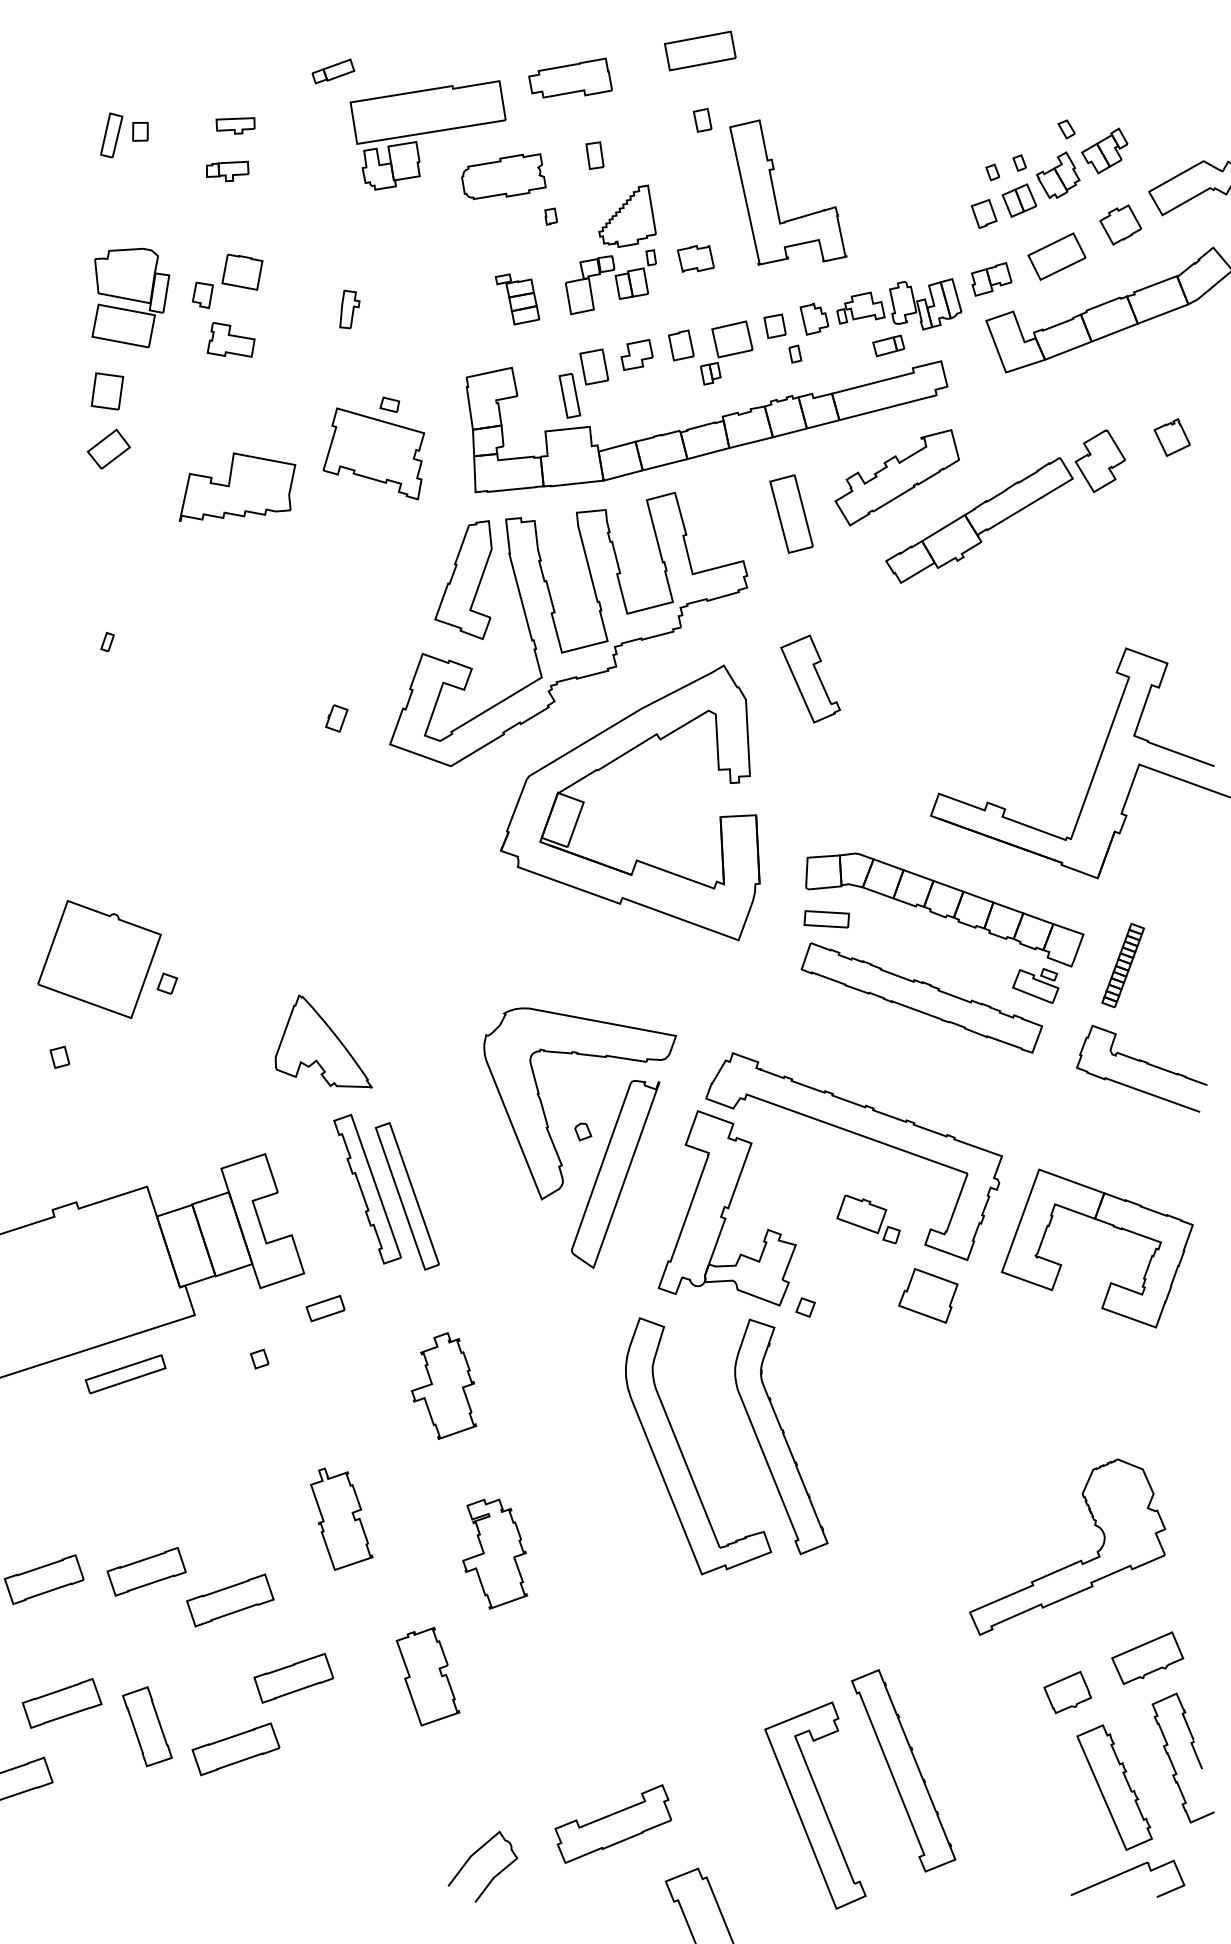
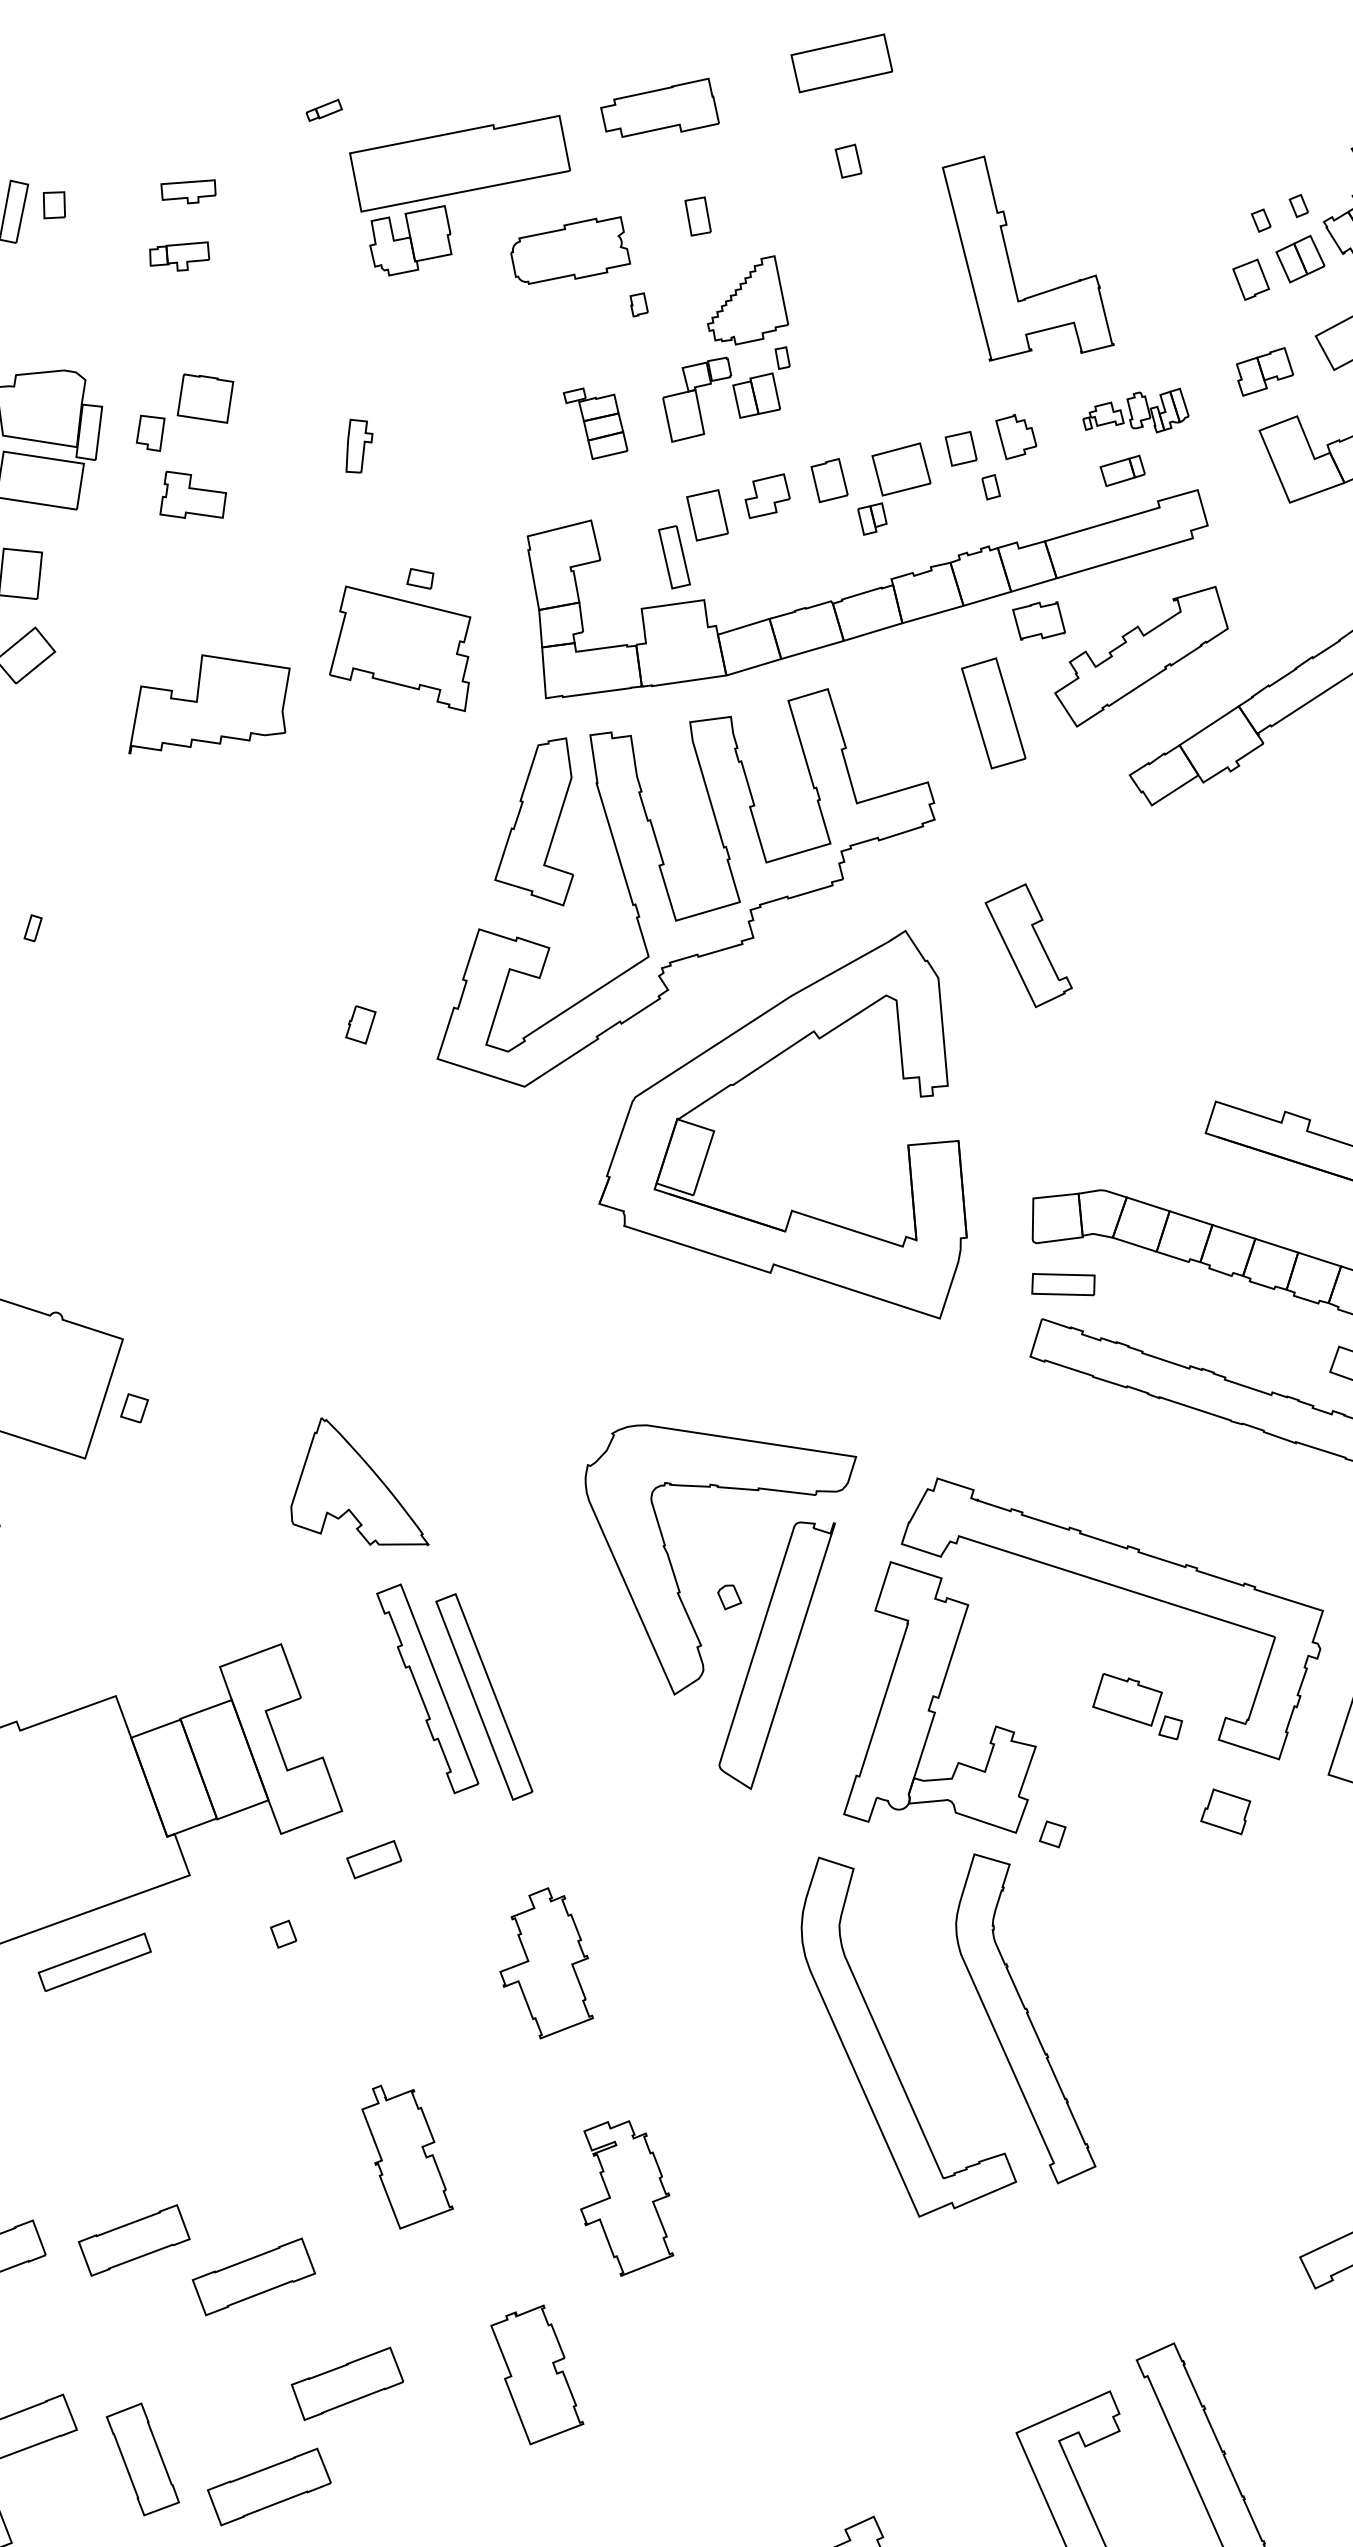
part: (333, 71) -> (324, 110), size x0.6
part: (775, 194) -> (1010, 260), moved
part: (695, 258) -> (1038, 620), moved
part: (899, 304) -> (1135, 411), size x0.6
part: (928, 1295) -> (1225, 1811), size x0.6

